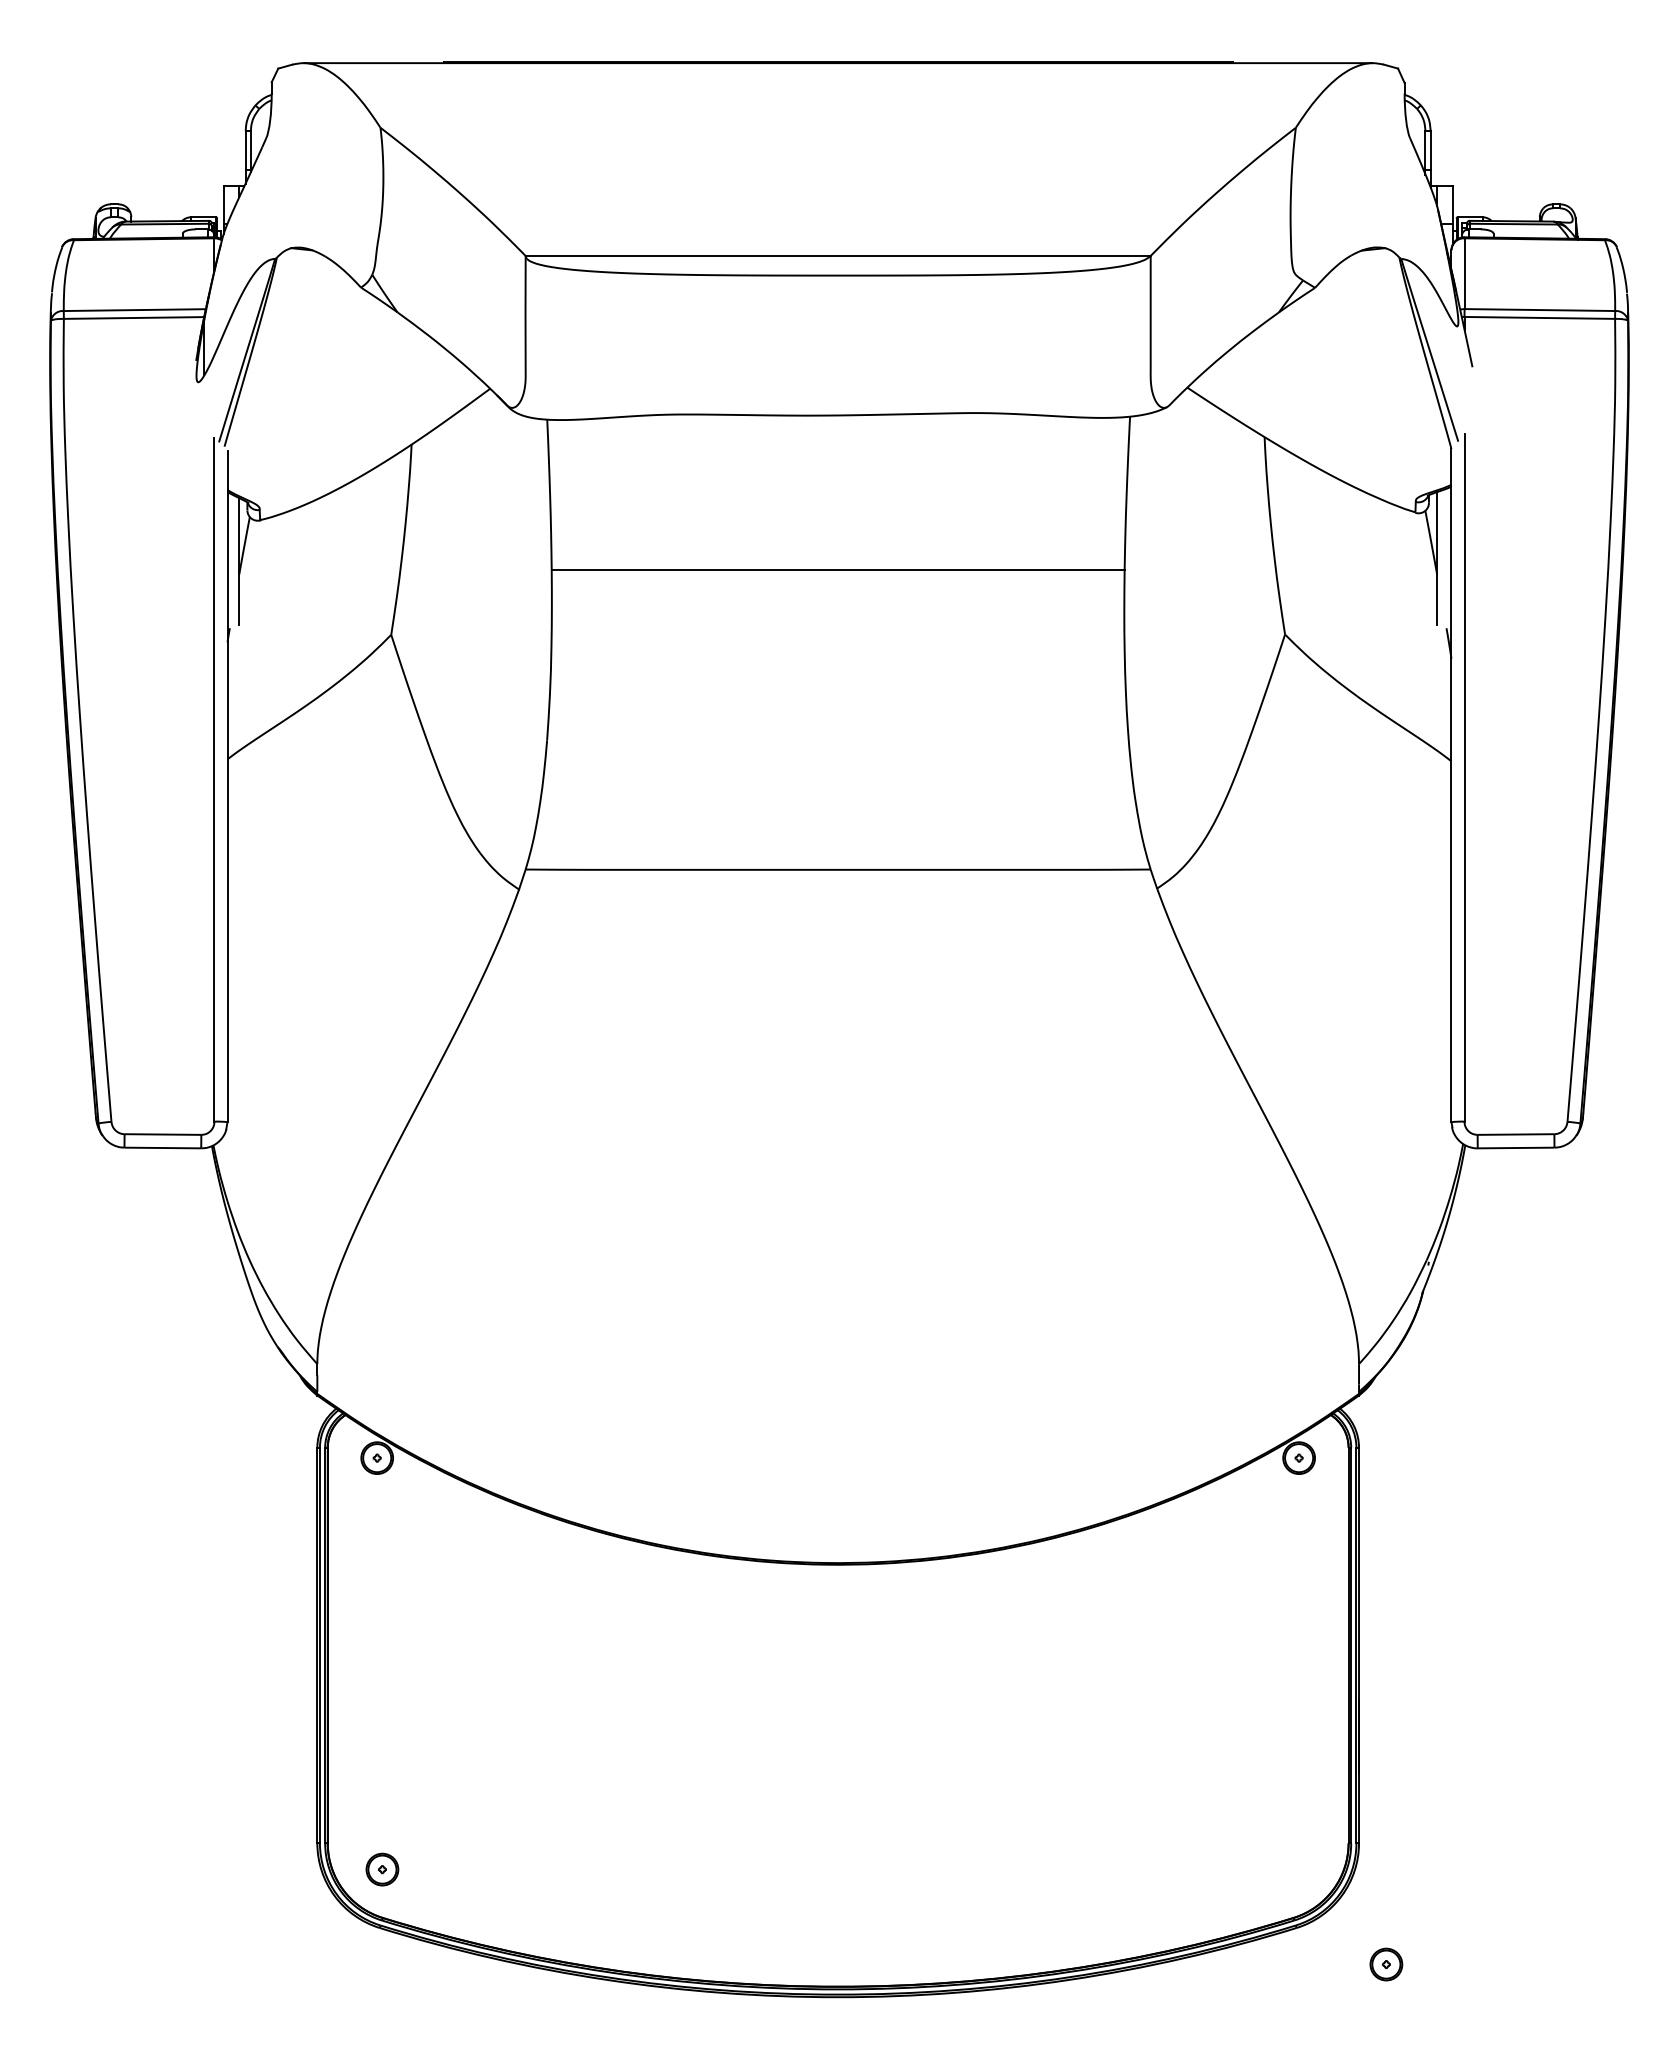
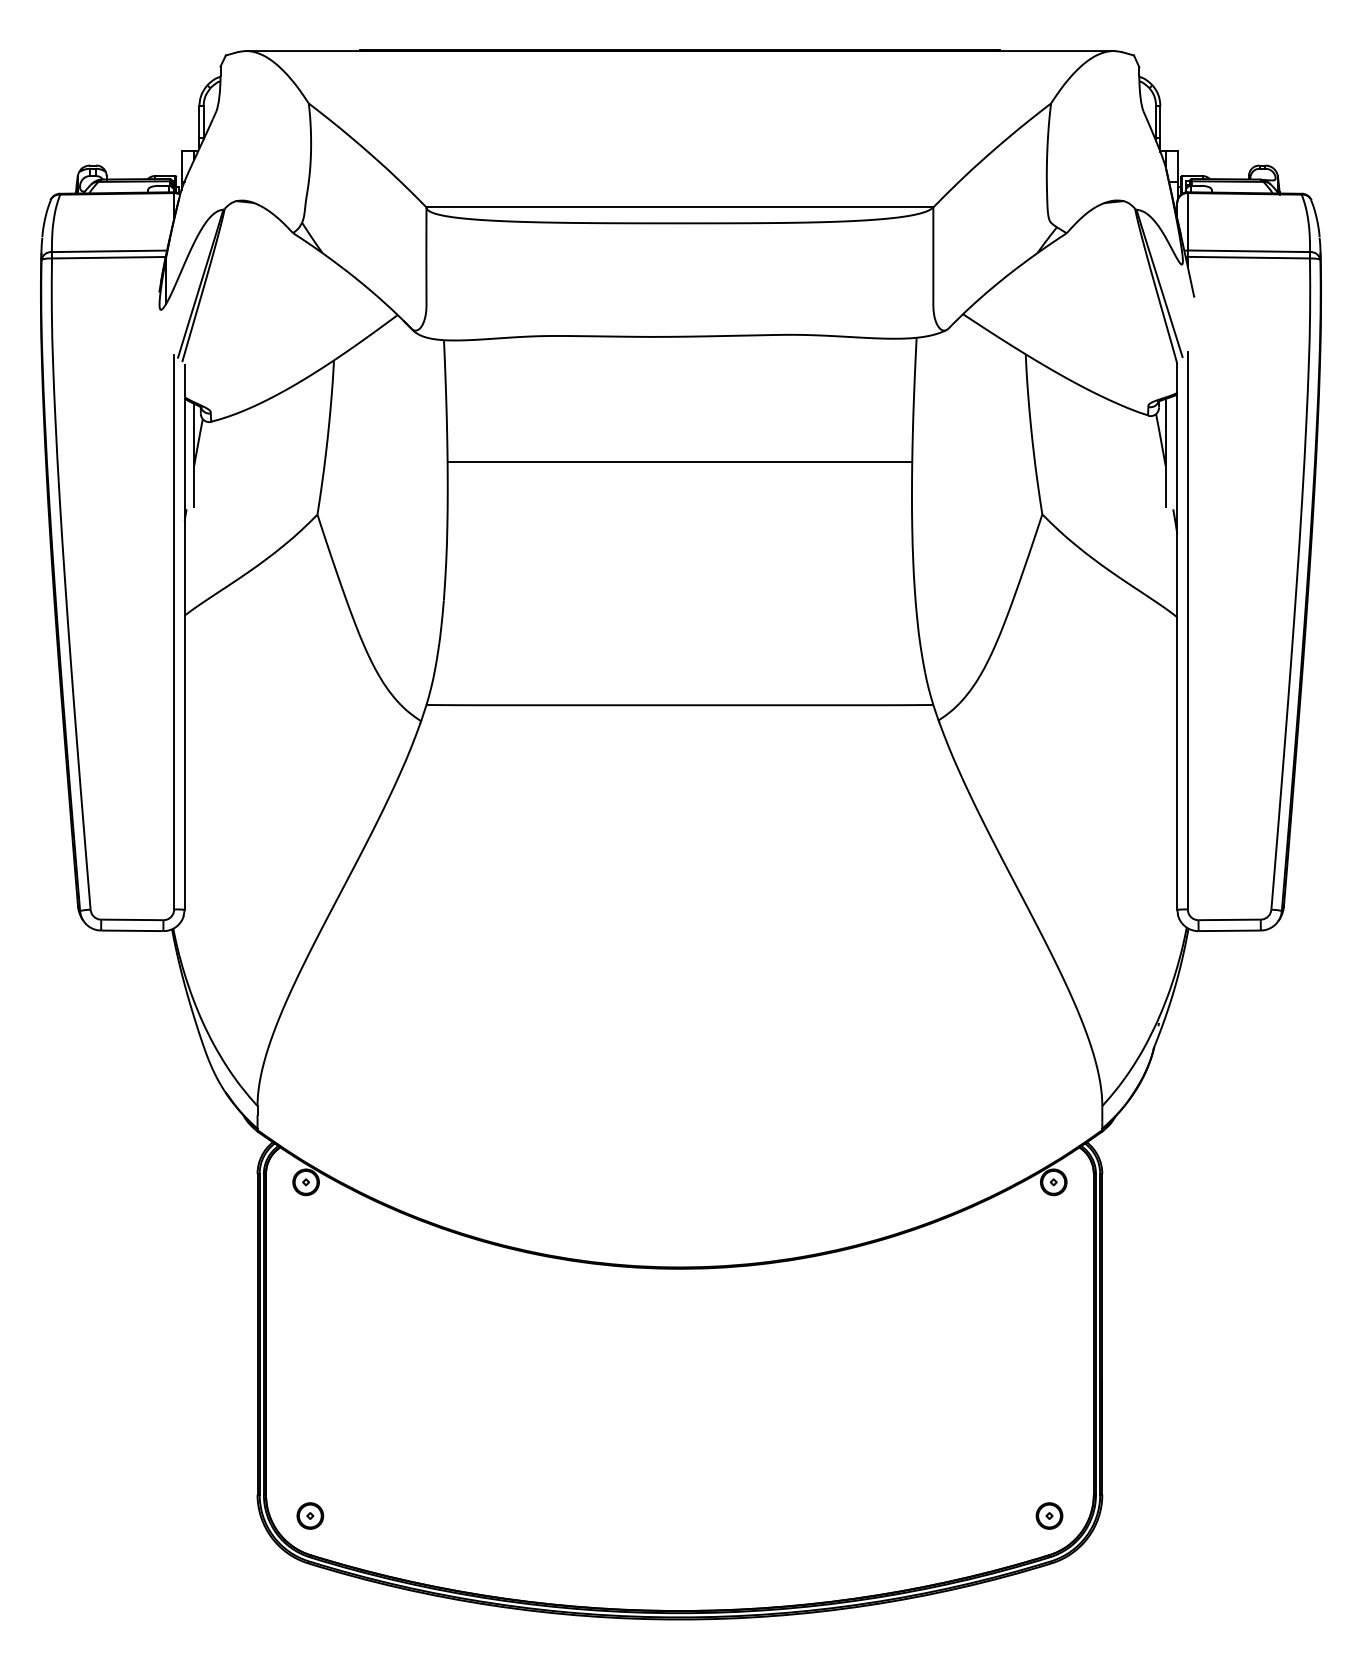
part: (1386, 1963) -> (1049, 1515), moved

